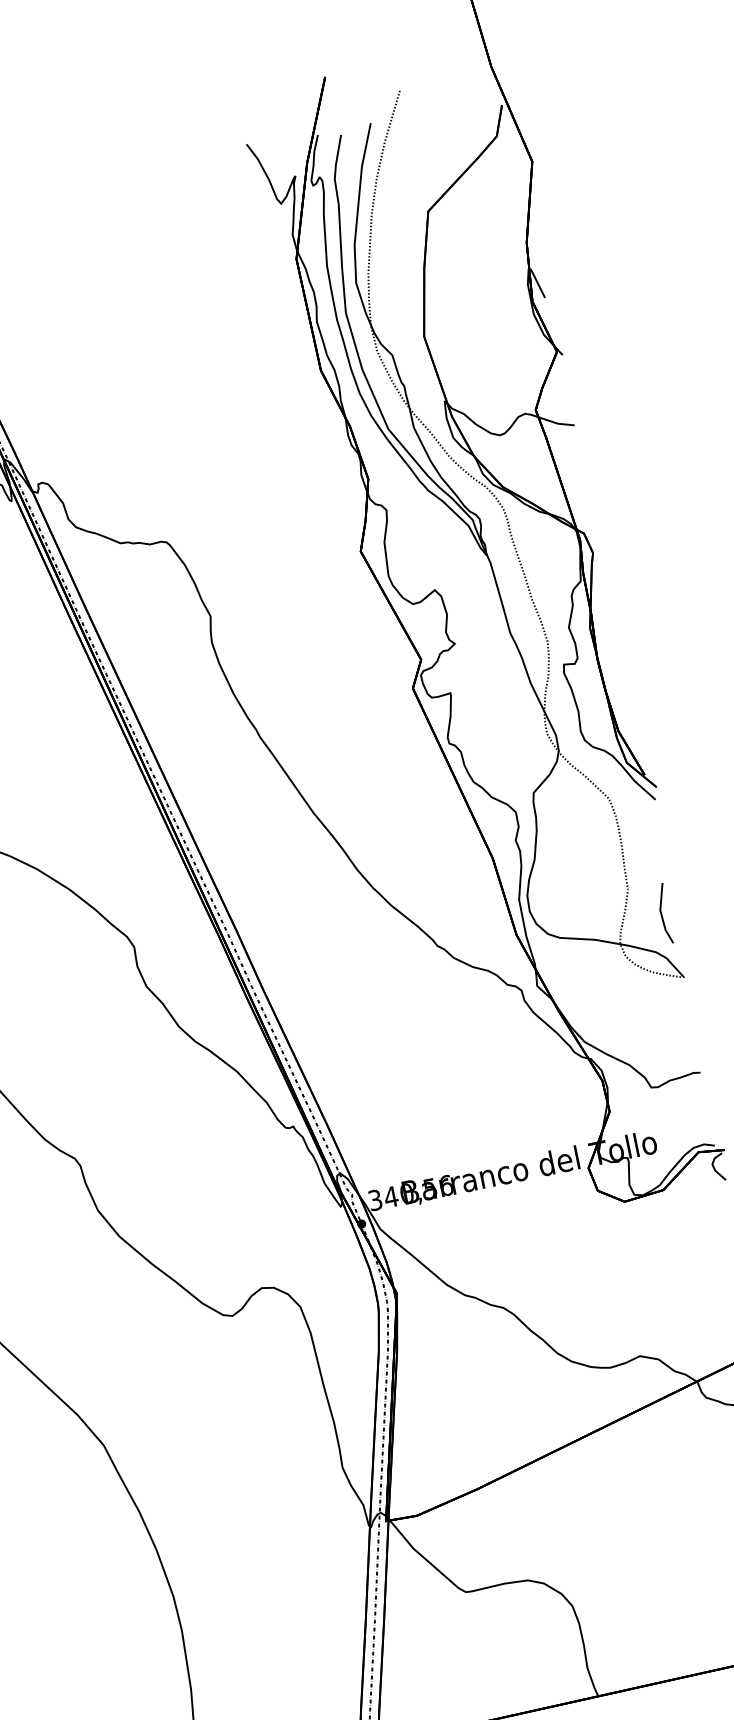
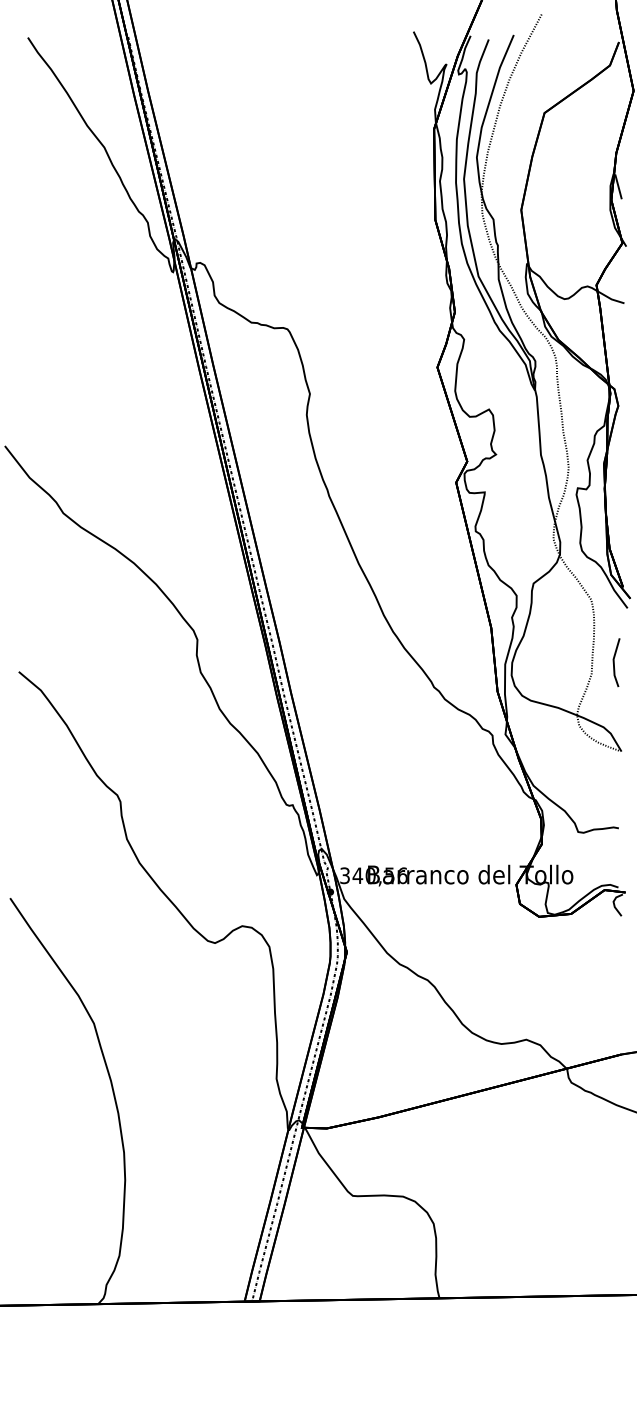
line: (662, 914) -> (614, 662), moved

